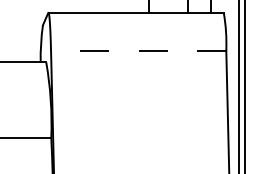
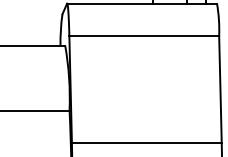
line: (138, 51) -> (144, 36), dashed -> solid

